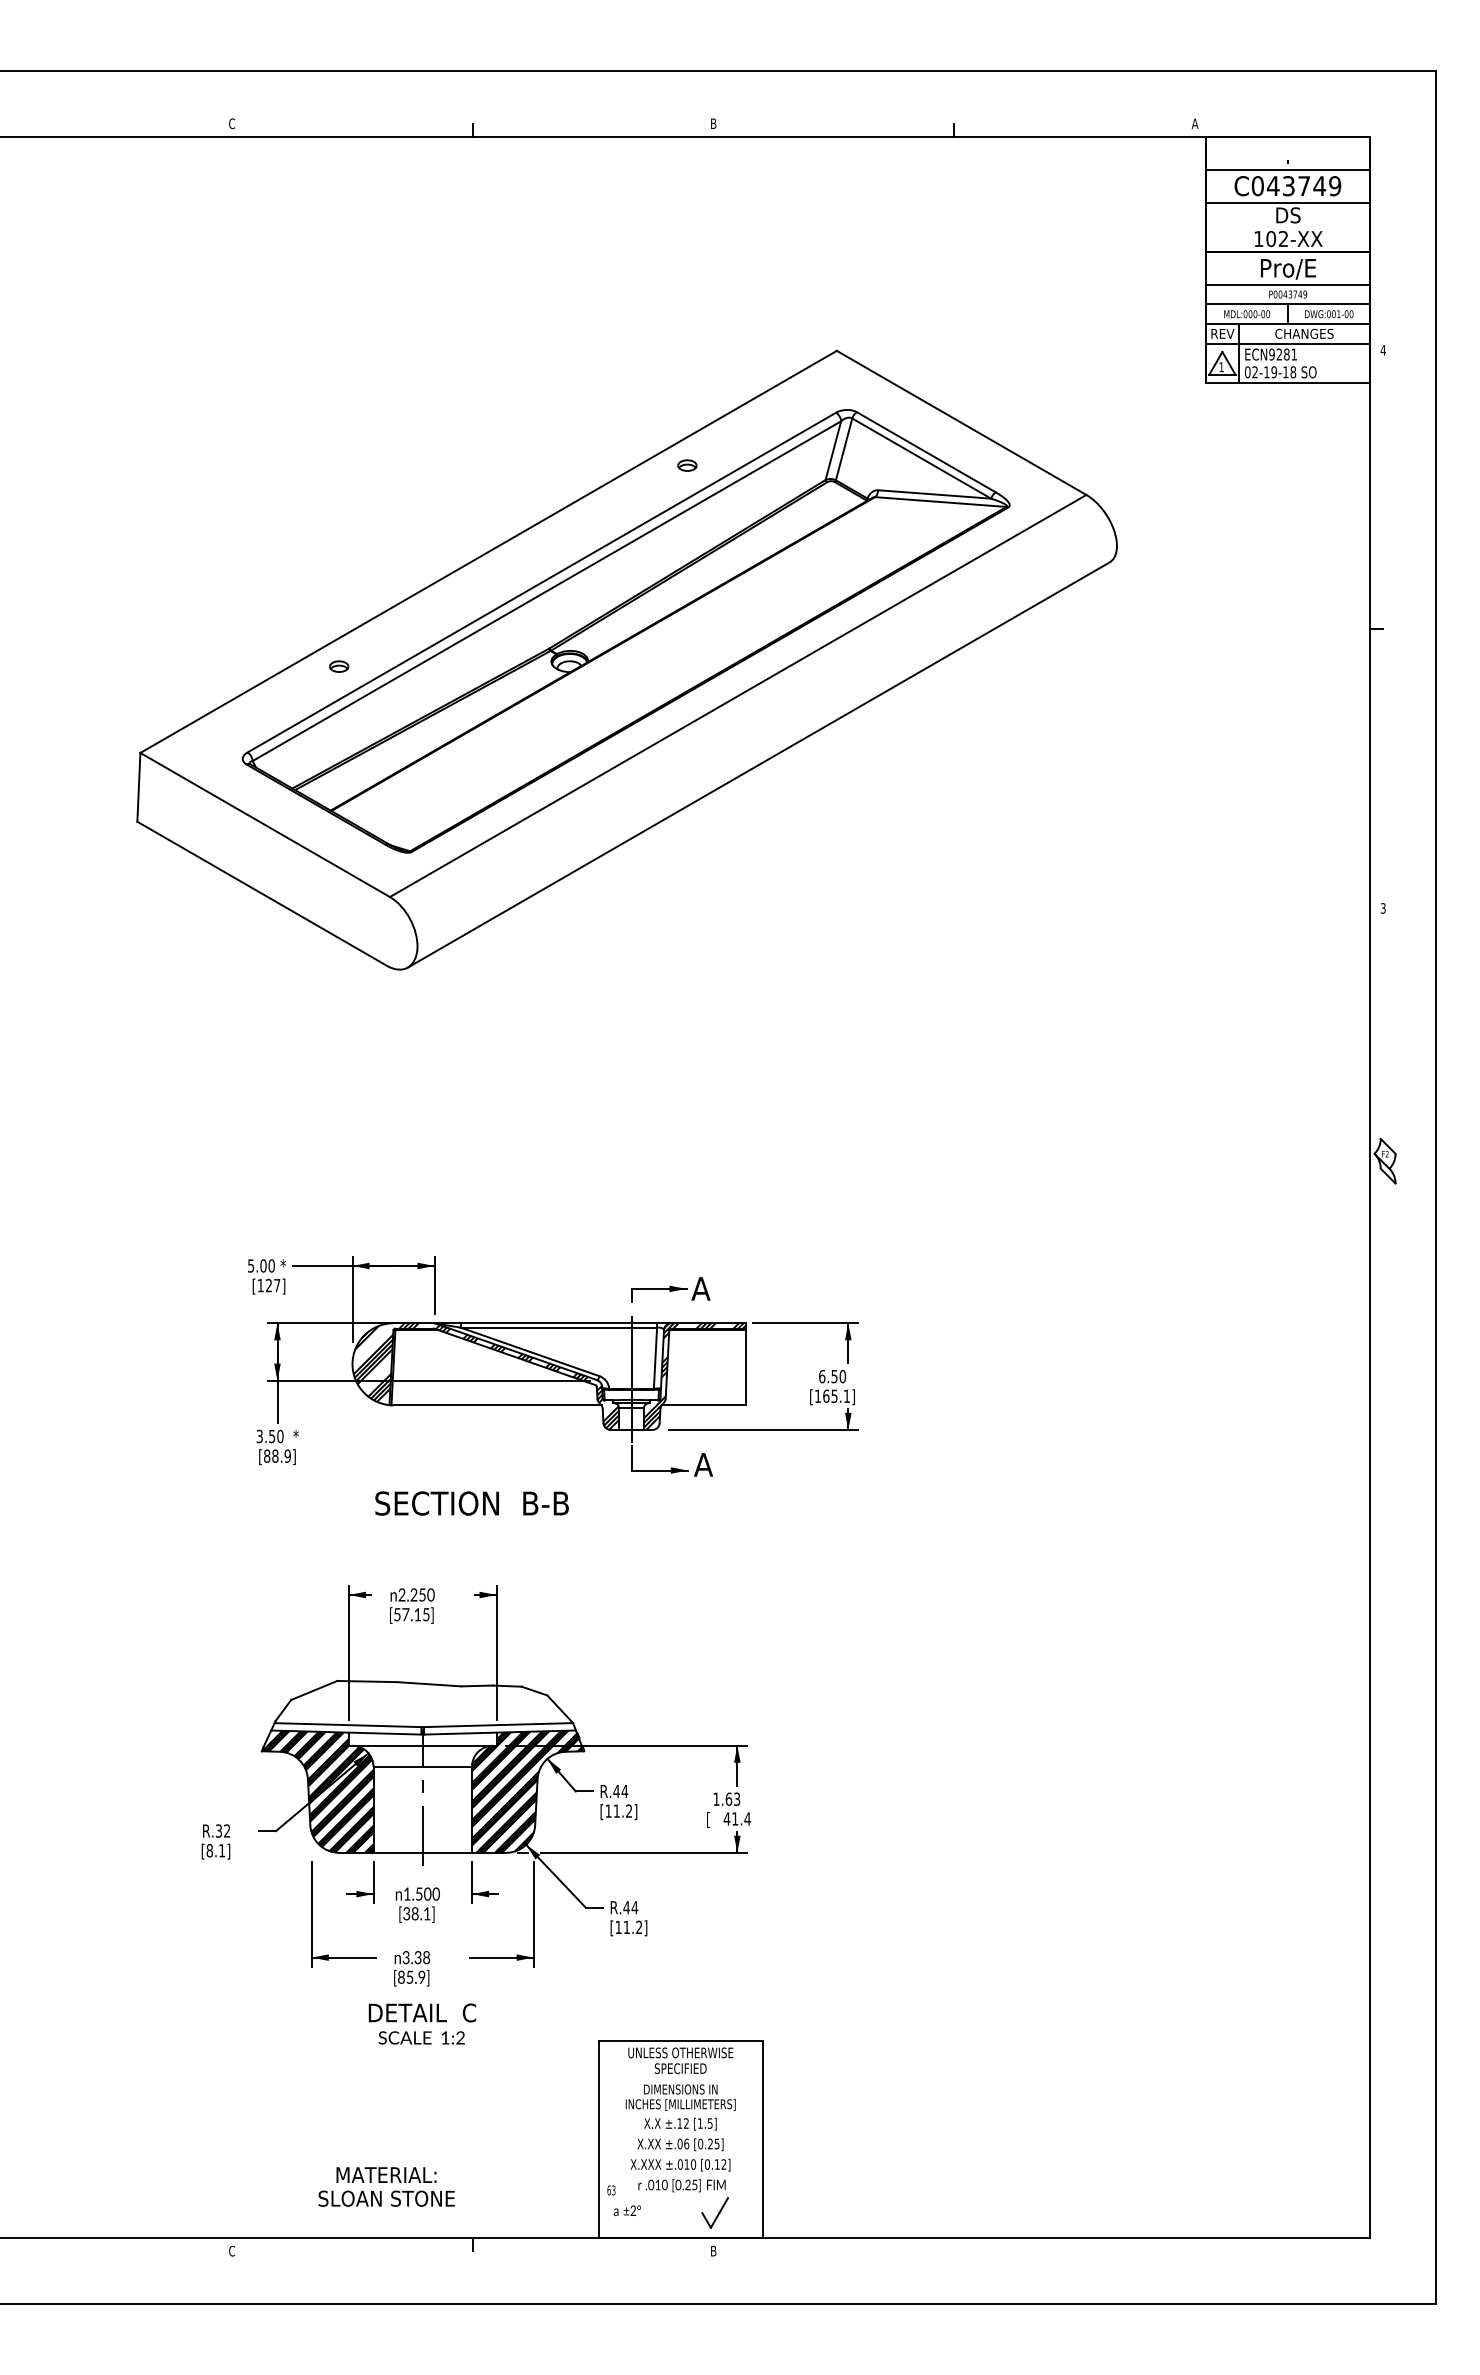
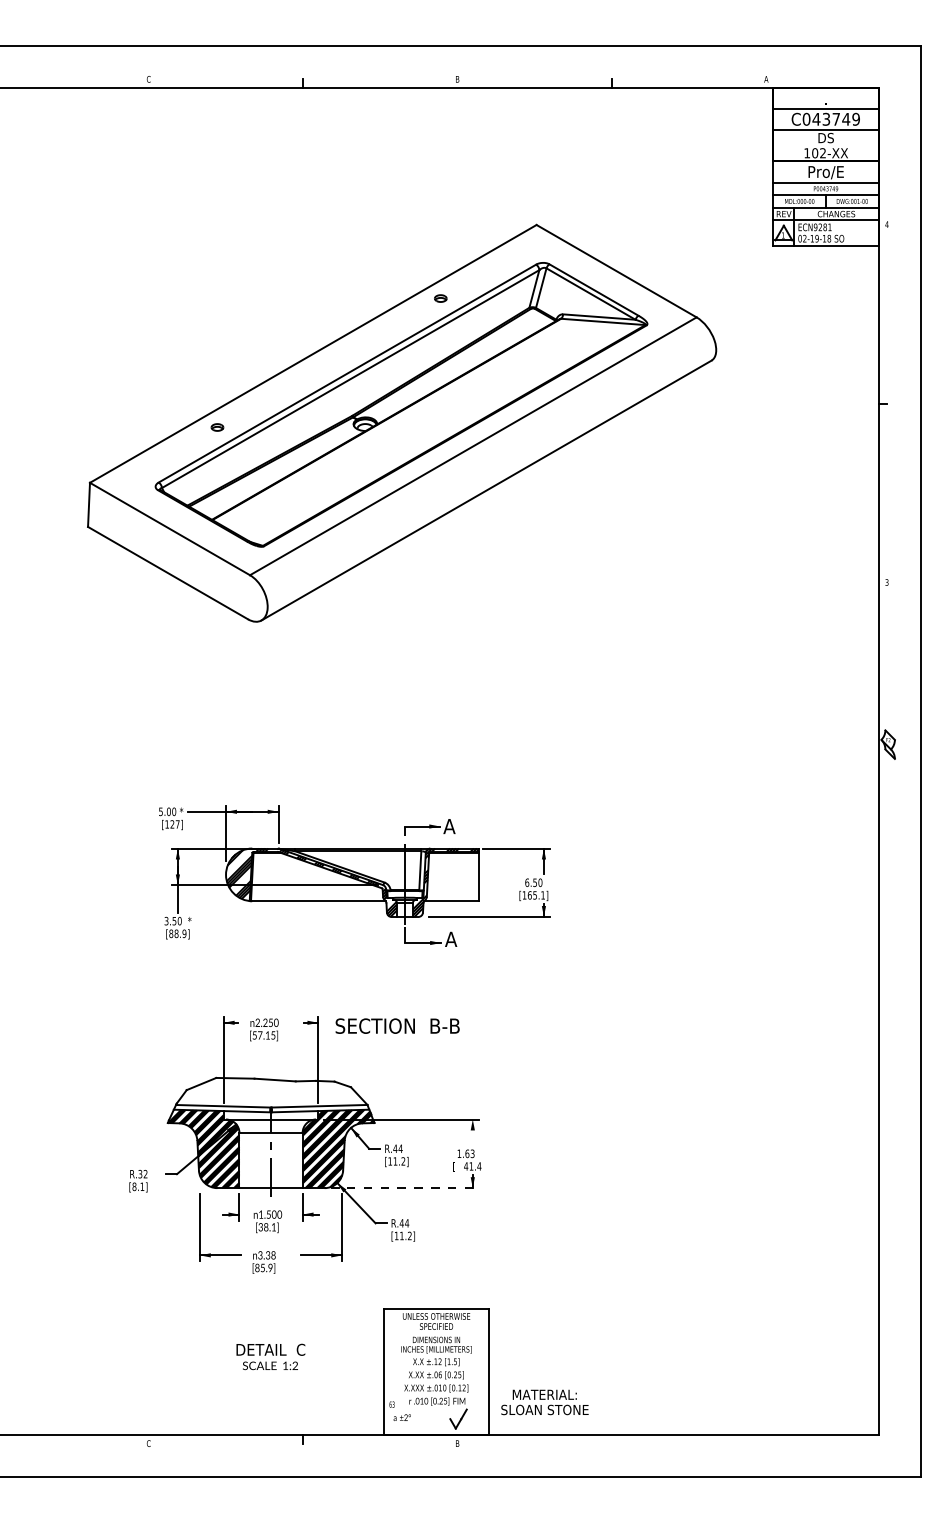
text: (471, 1502) -> (397, 1025), moved
line: (736, 1766) -> (472, 1132), removed
line: (643, 1853) -> (412, 1188), solid -> dashed
text: (421, 2023) -> (270, 1356), moved
text: (386, 2187) -> (544, 1402), moved

